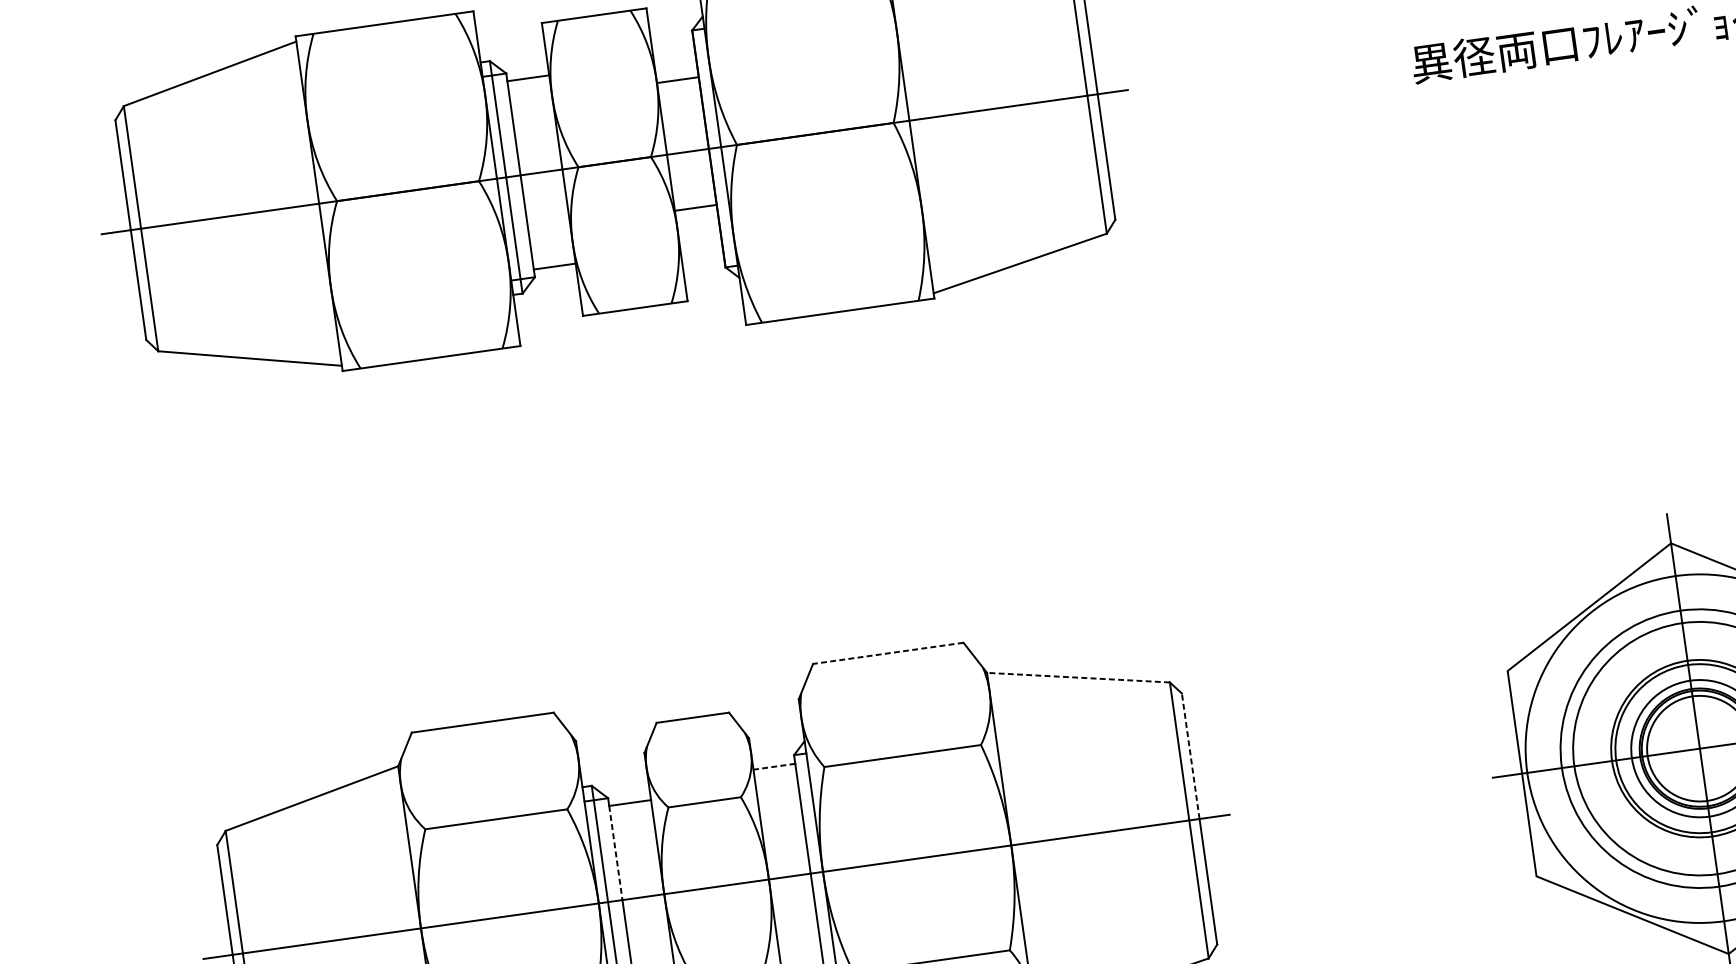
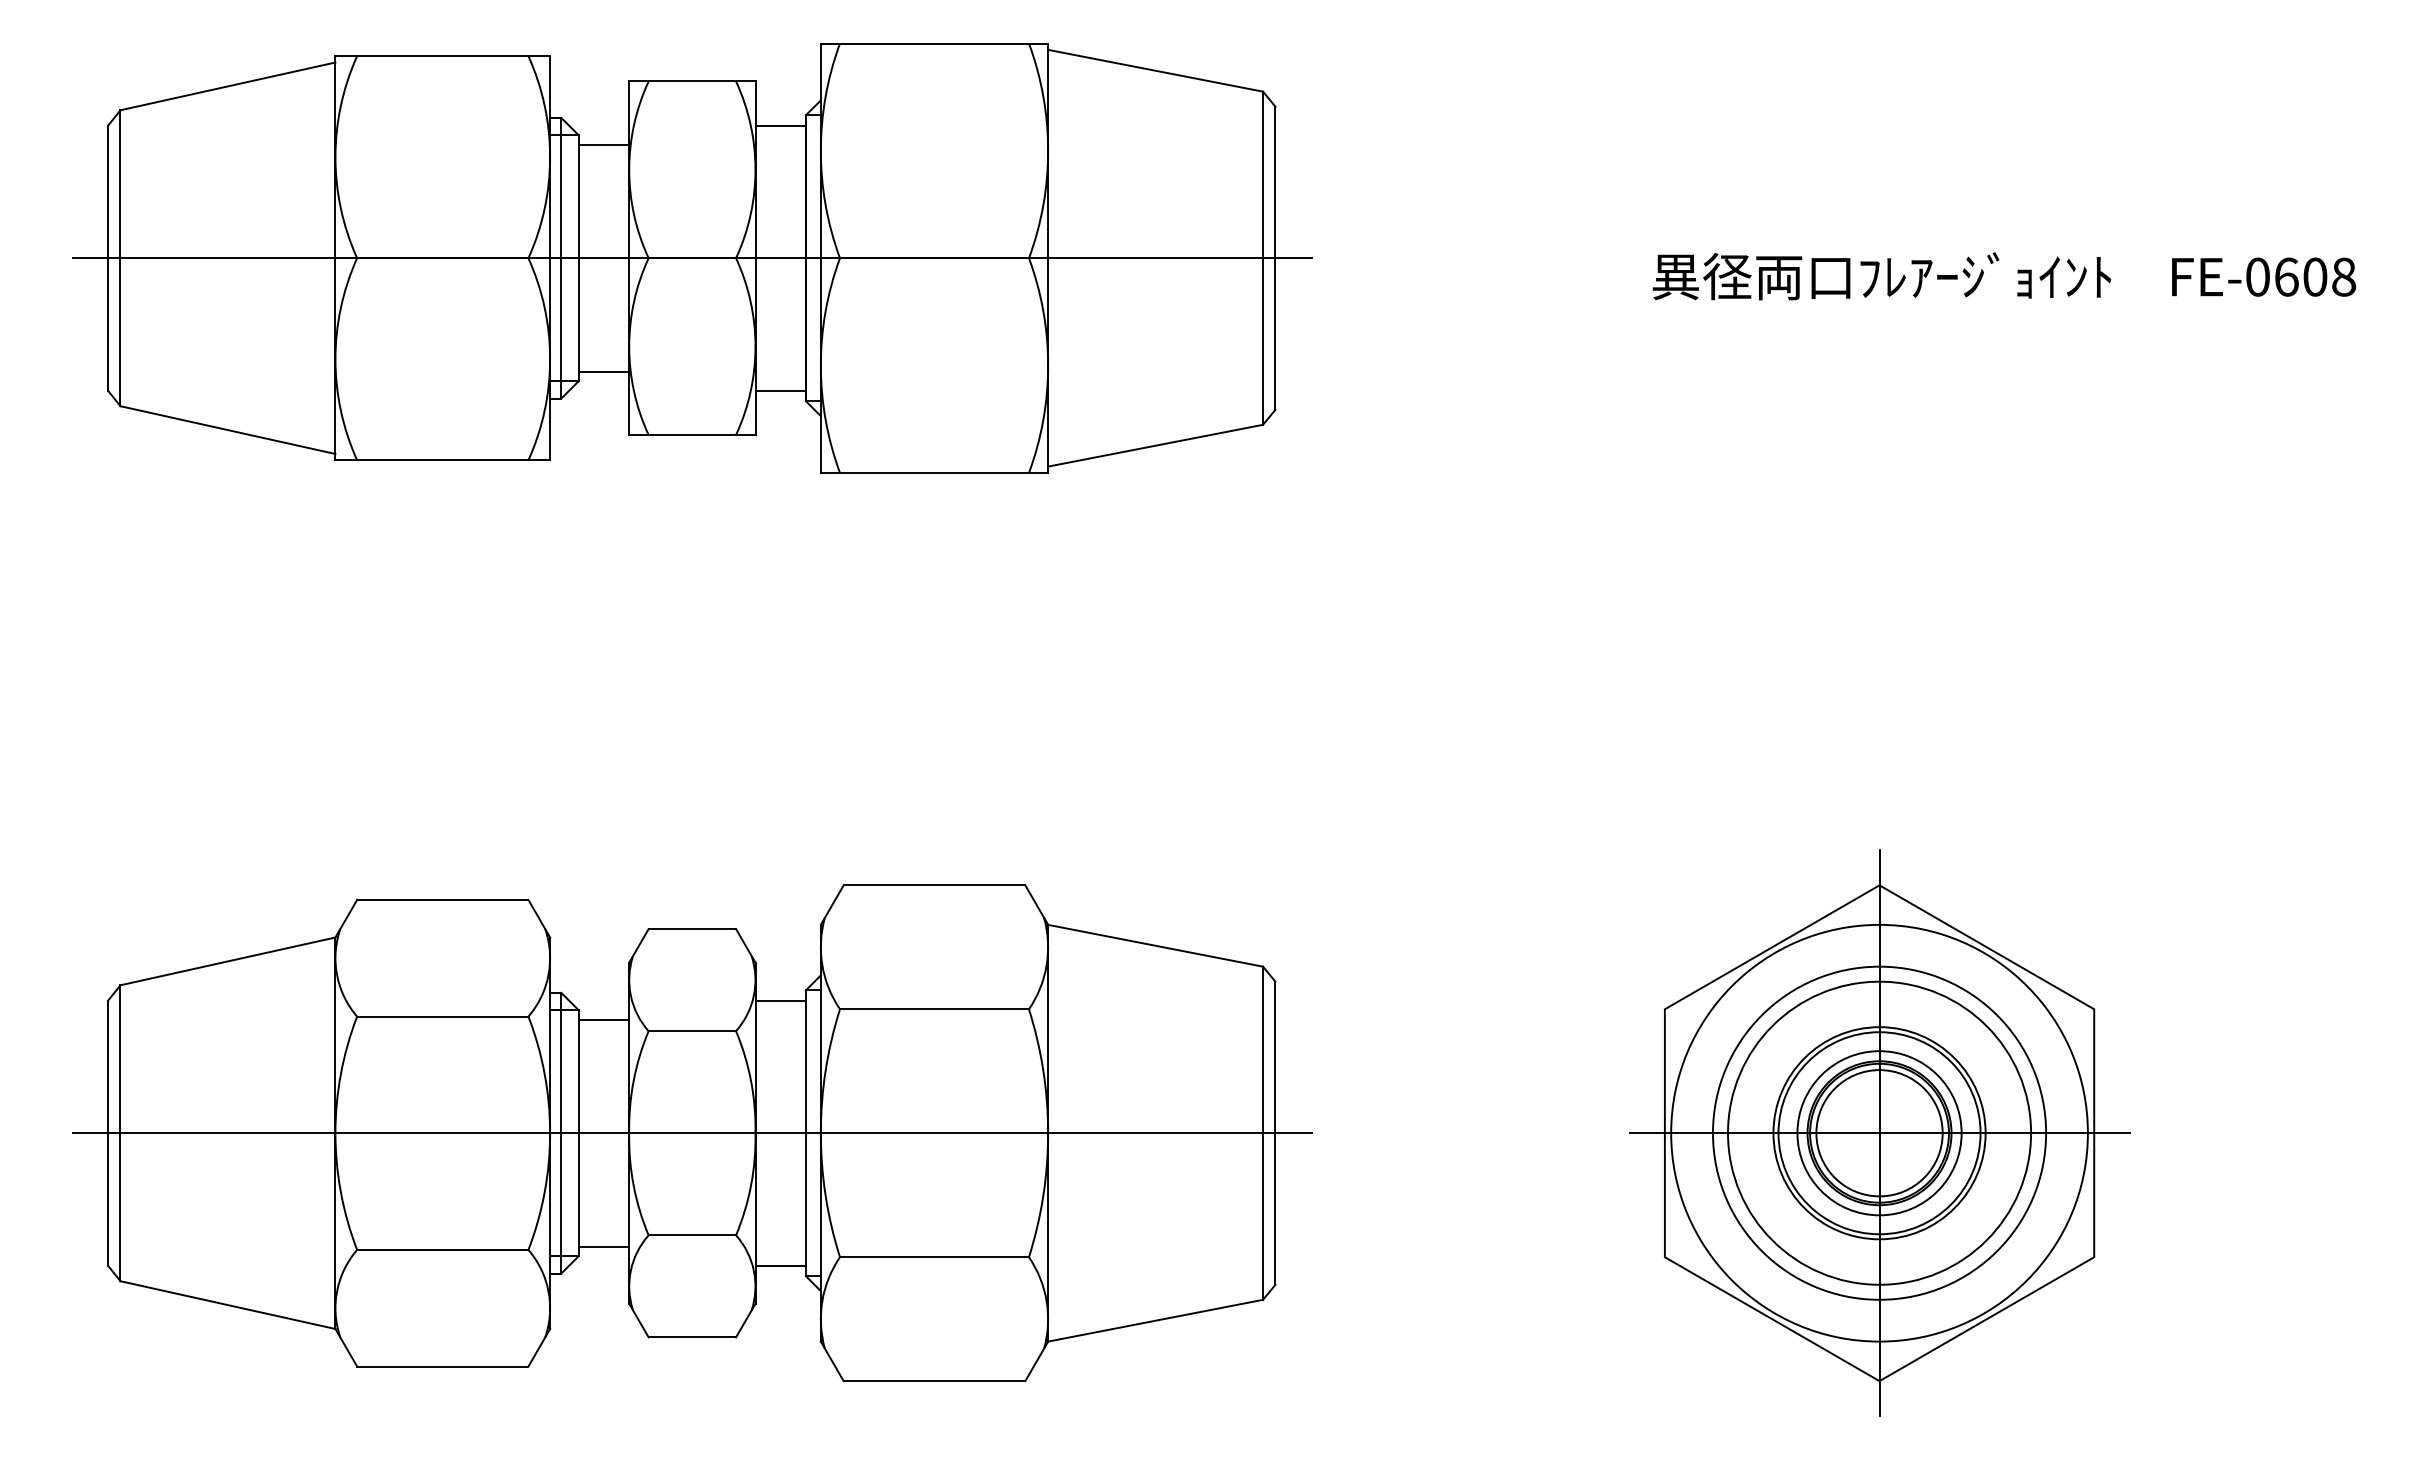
line: (677, 80) -> (780, 125), moved
line: (695, 207) -> (780, 390), moved
line: (888, 653) -> (934, 885), dashed -> solid
line: (1078, 677) -> (1155, 945), dashed -> solid
line: (1190, 756) -> (1275, 1057), dashed -> solid
line: (774, 766) -> (780, 1000), dashed -> solid
line: (615, 853) -> (578, 1076), dashed -> solid

